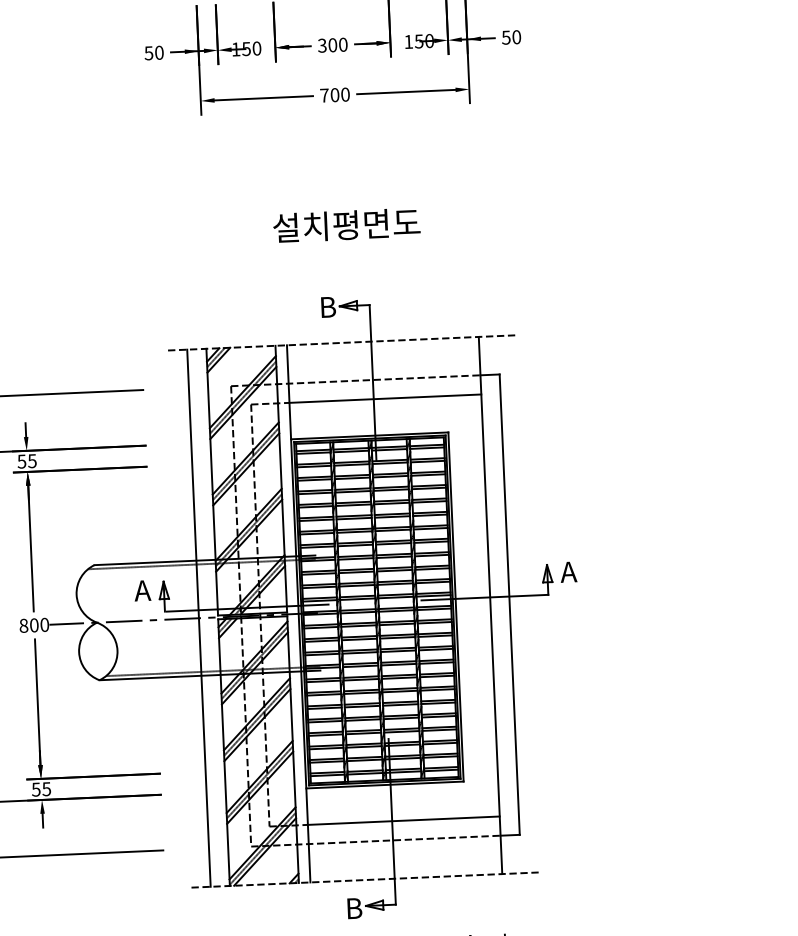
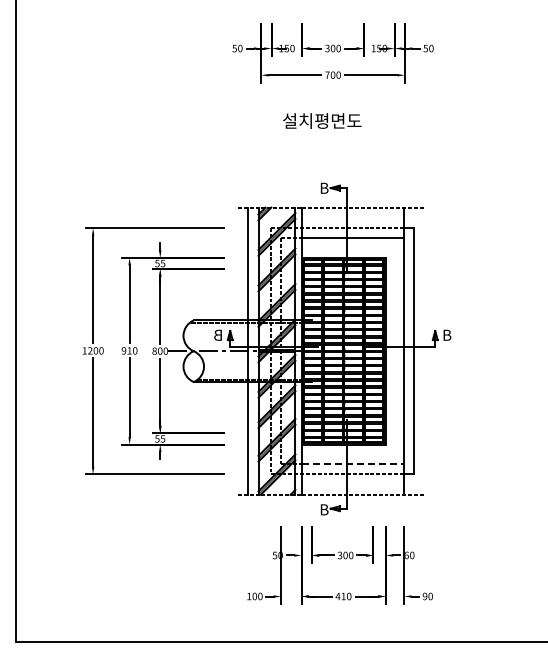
text: (347, 224) -> (322, 120), moved
text: (568, 570) -> (446, 334), A -> B
text: (141, 589) -> (218, 334), A -> B
line: (405, 821) -> (353, 464), solid -> dashed

